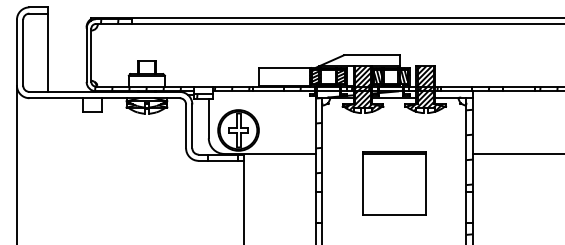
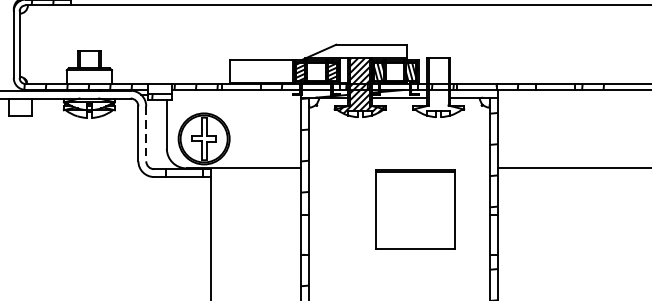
hatch: (426, 88) -> (439, 86), removed
line: (192, 126) -> (146, 133), solid -> dashed
part: (394, 183) -> (415, 209), moved

